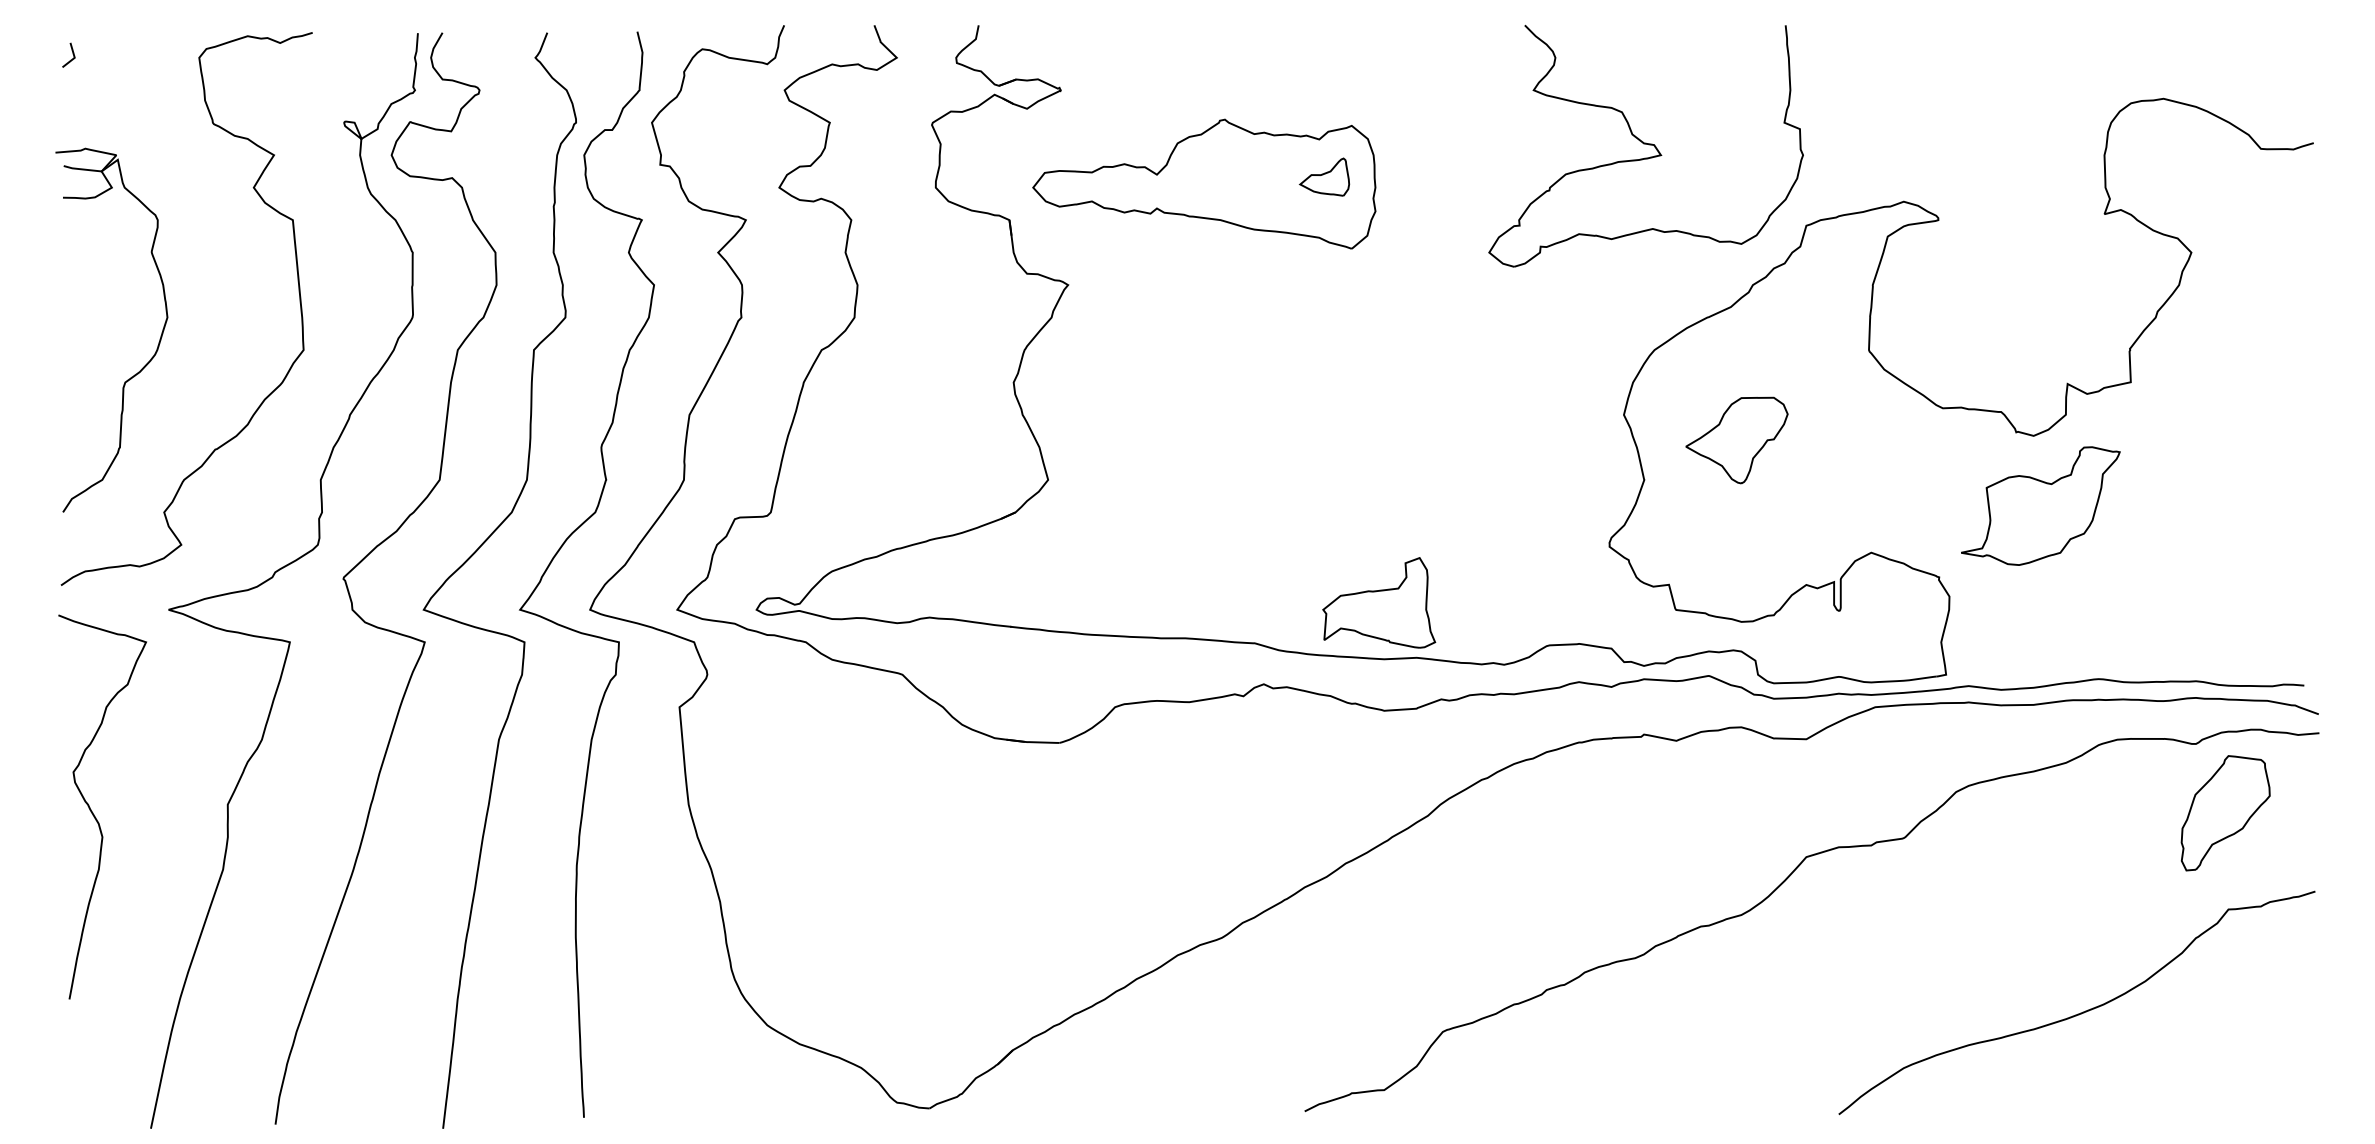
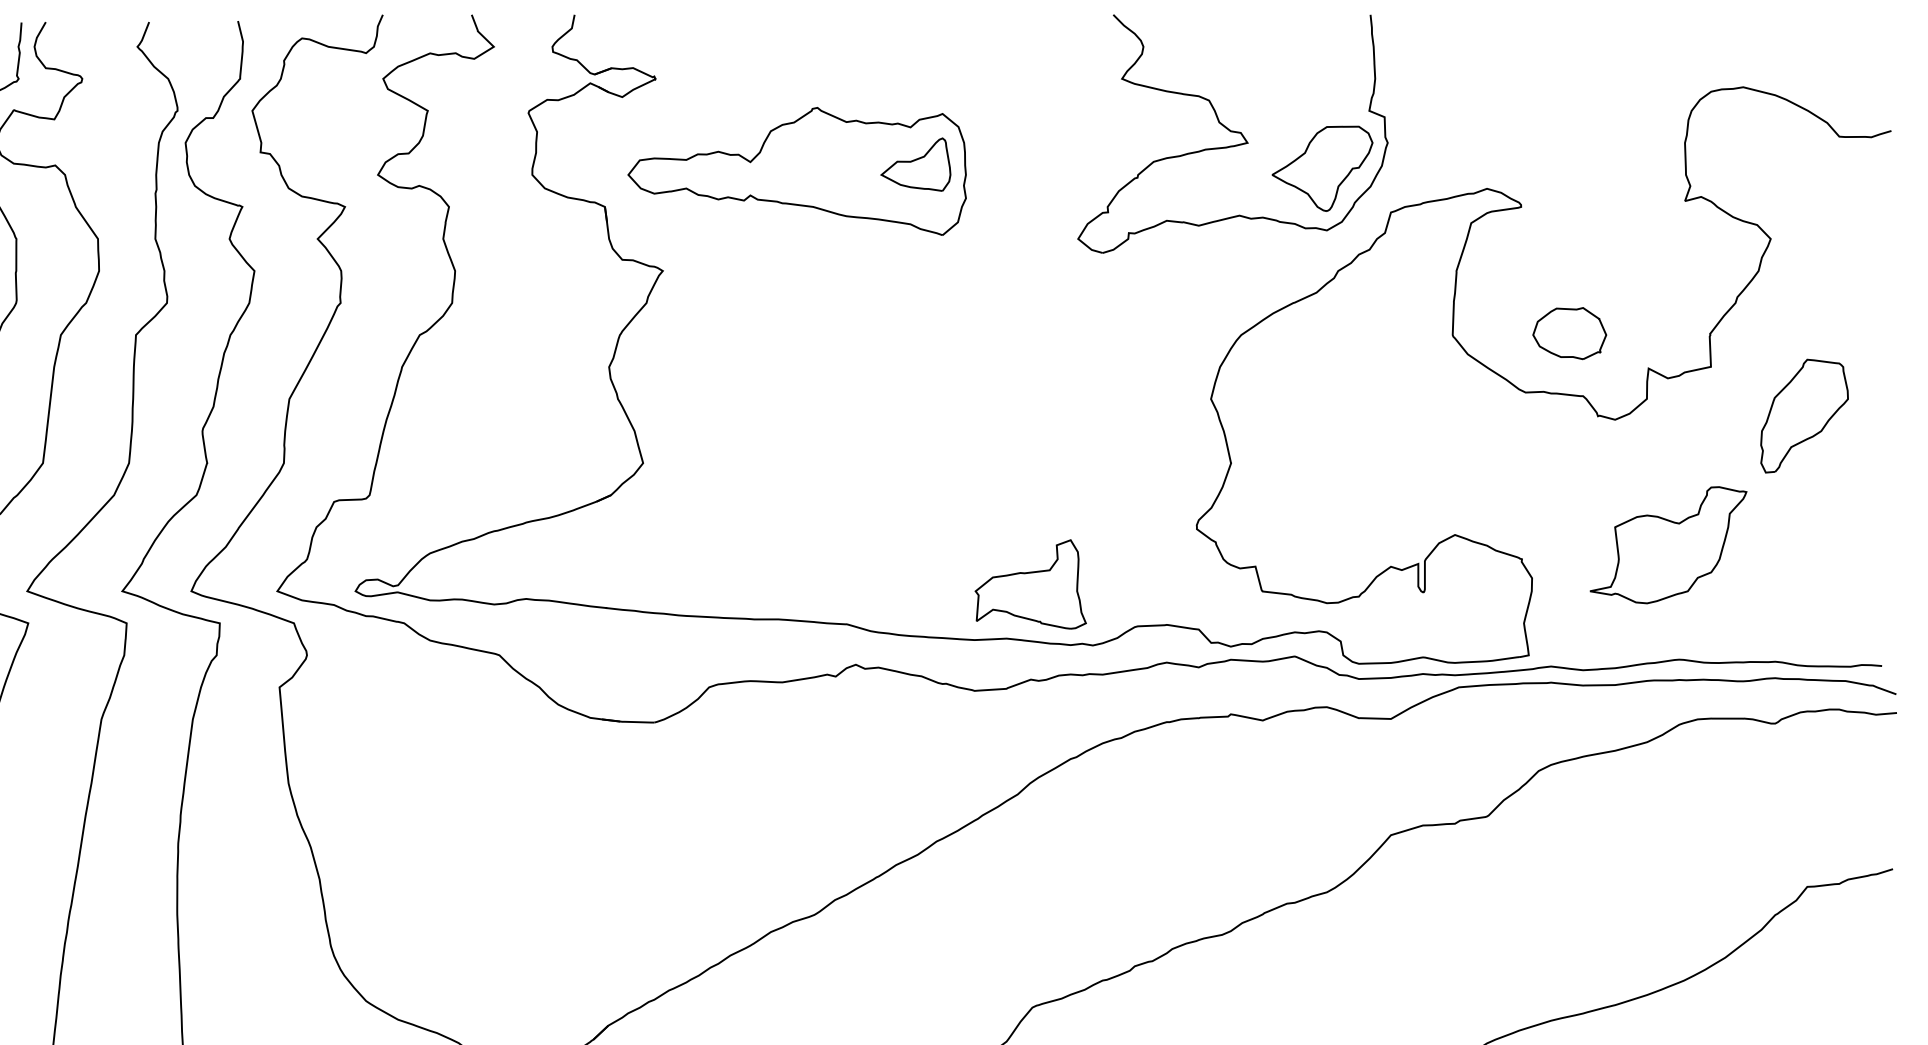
part: (1324, 176) -> (915, 163), size x1.43
part: (1987, 348) -> (1569, 333), added
part: (1736, 440) -> (1322, 168), moved
part: (2040, 505) -> (1668, 544), moved
part: (1379, 602) -> (1031, 584), moved
part: (2225, 813) -> (1804, 416), moved

